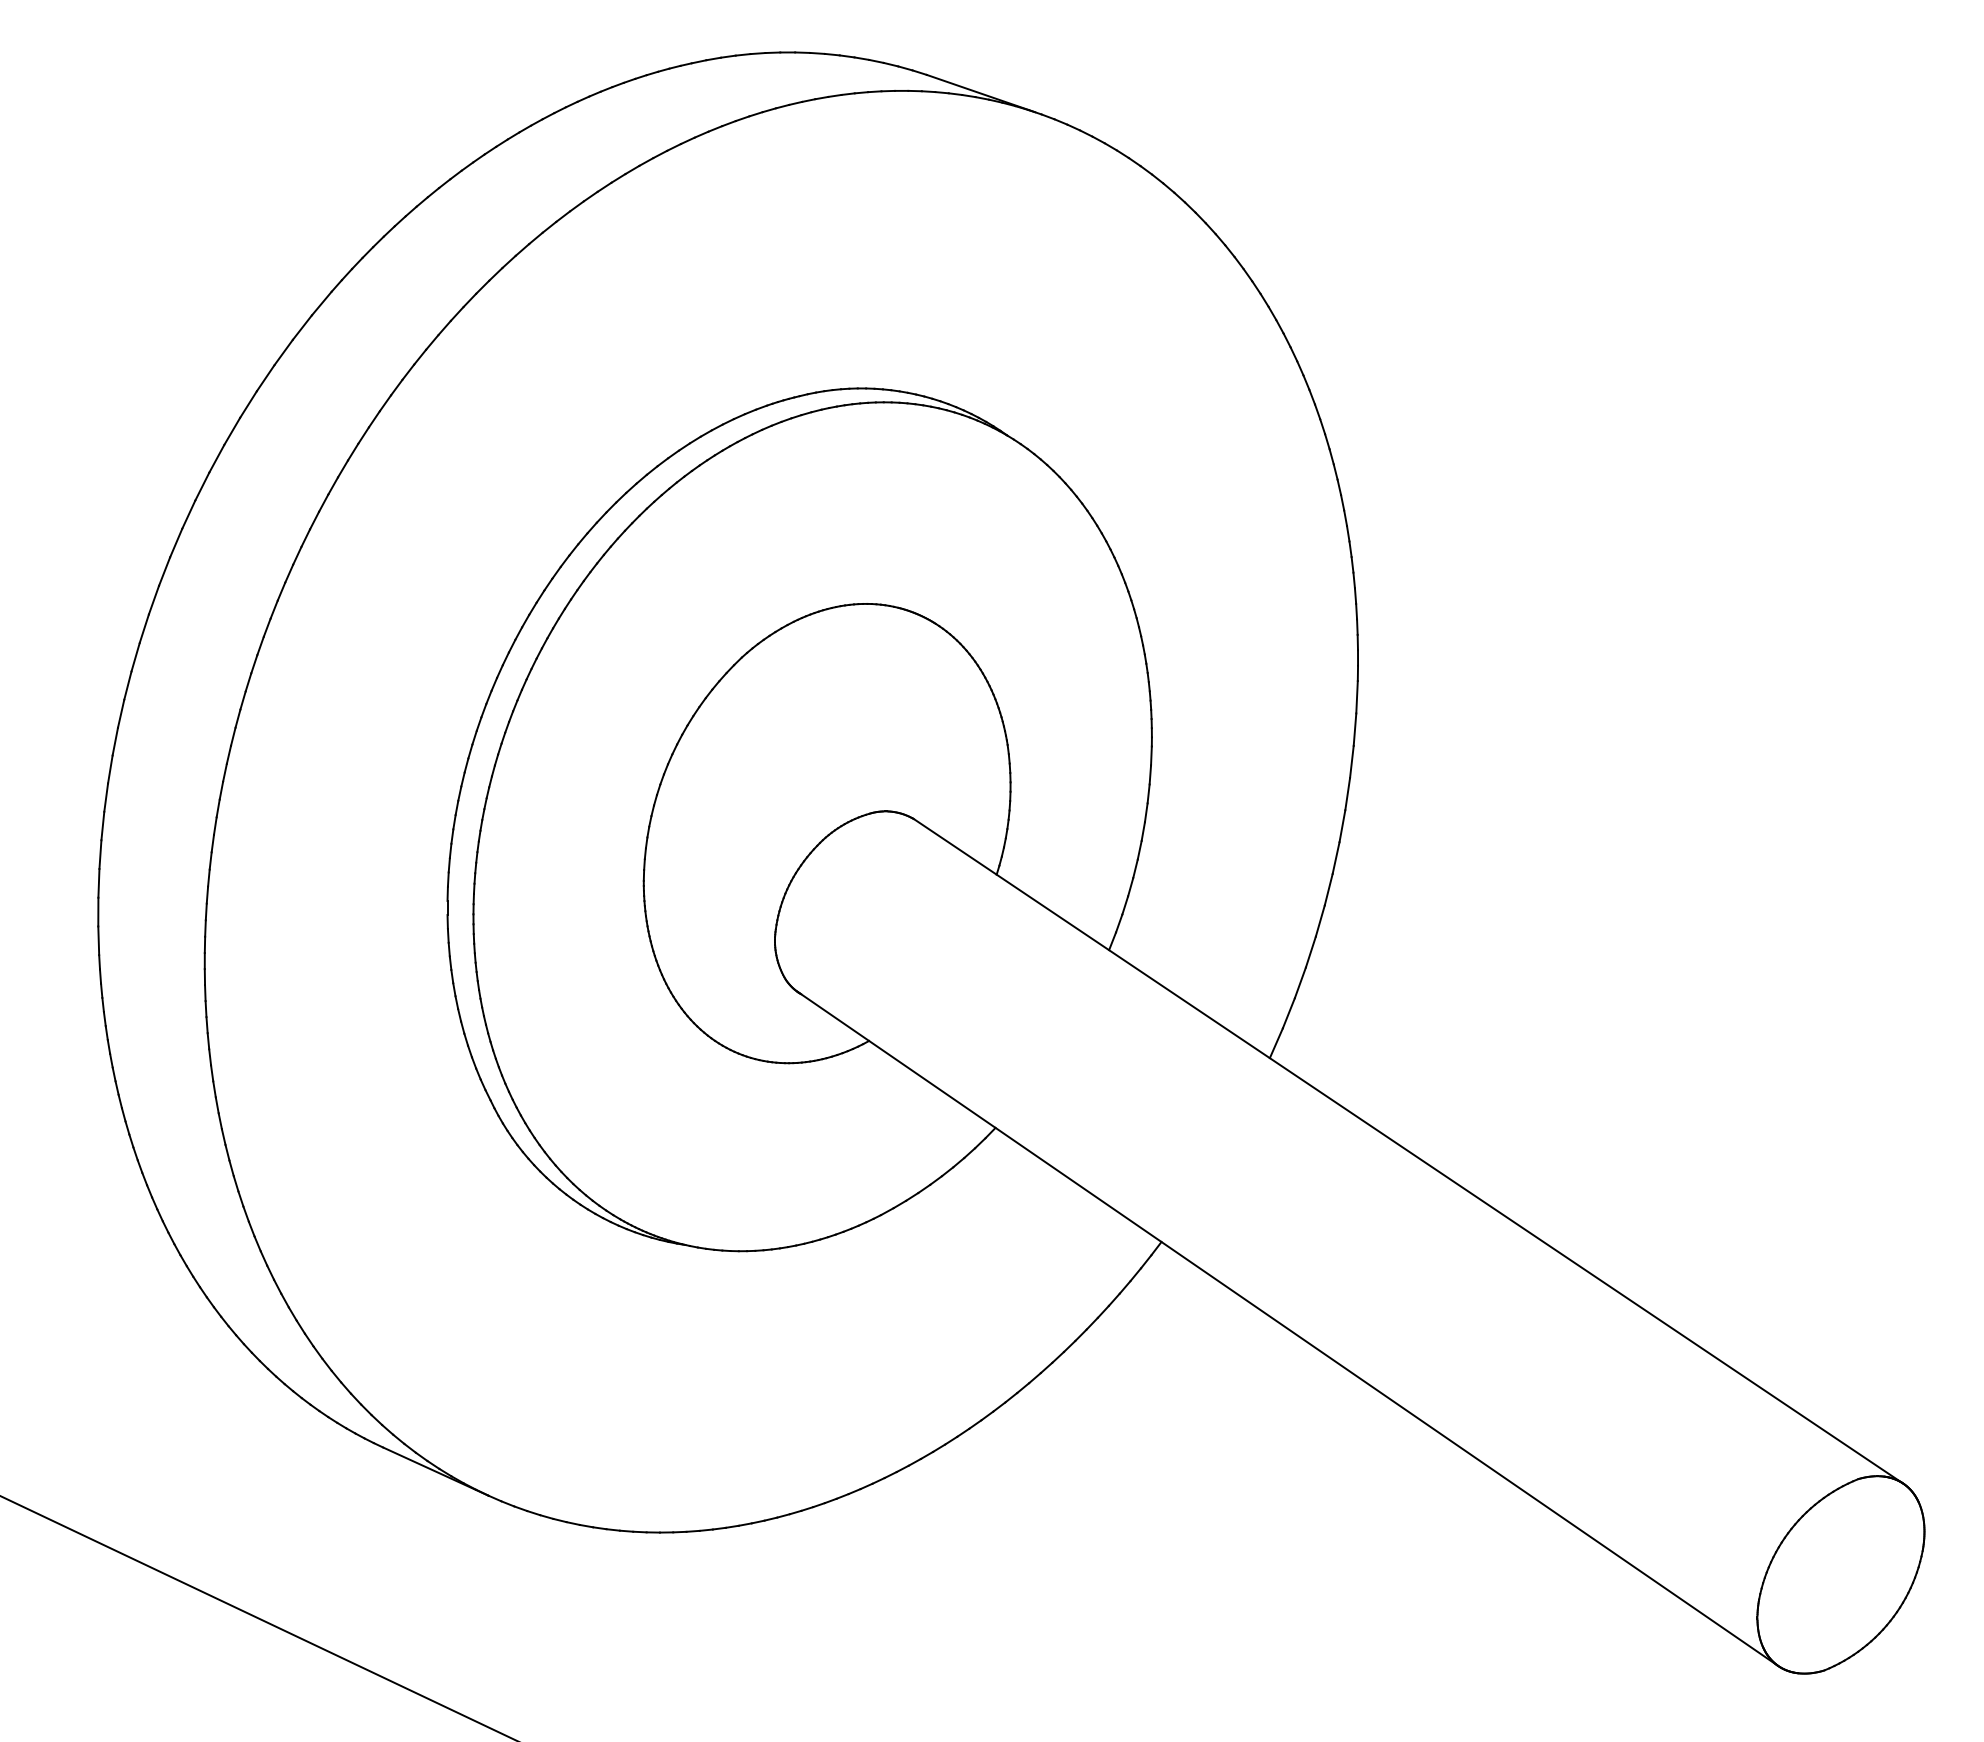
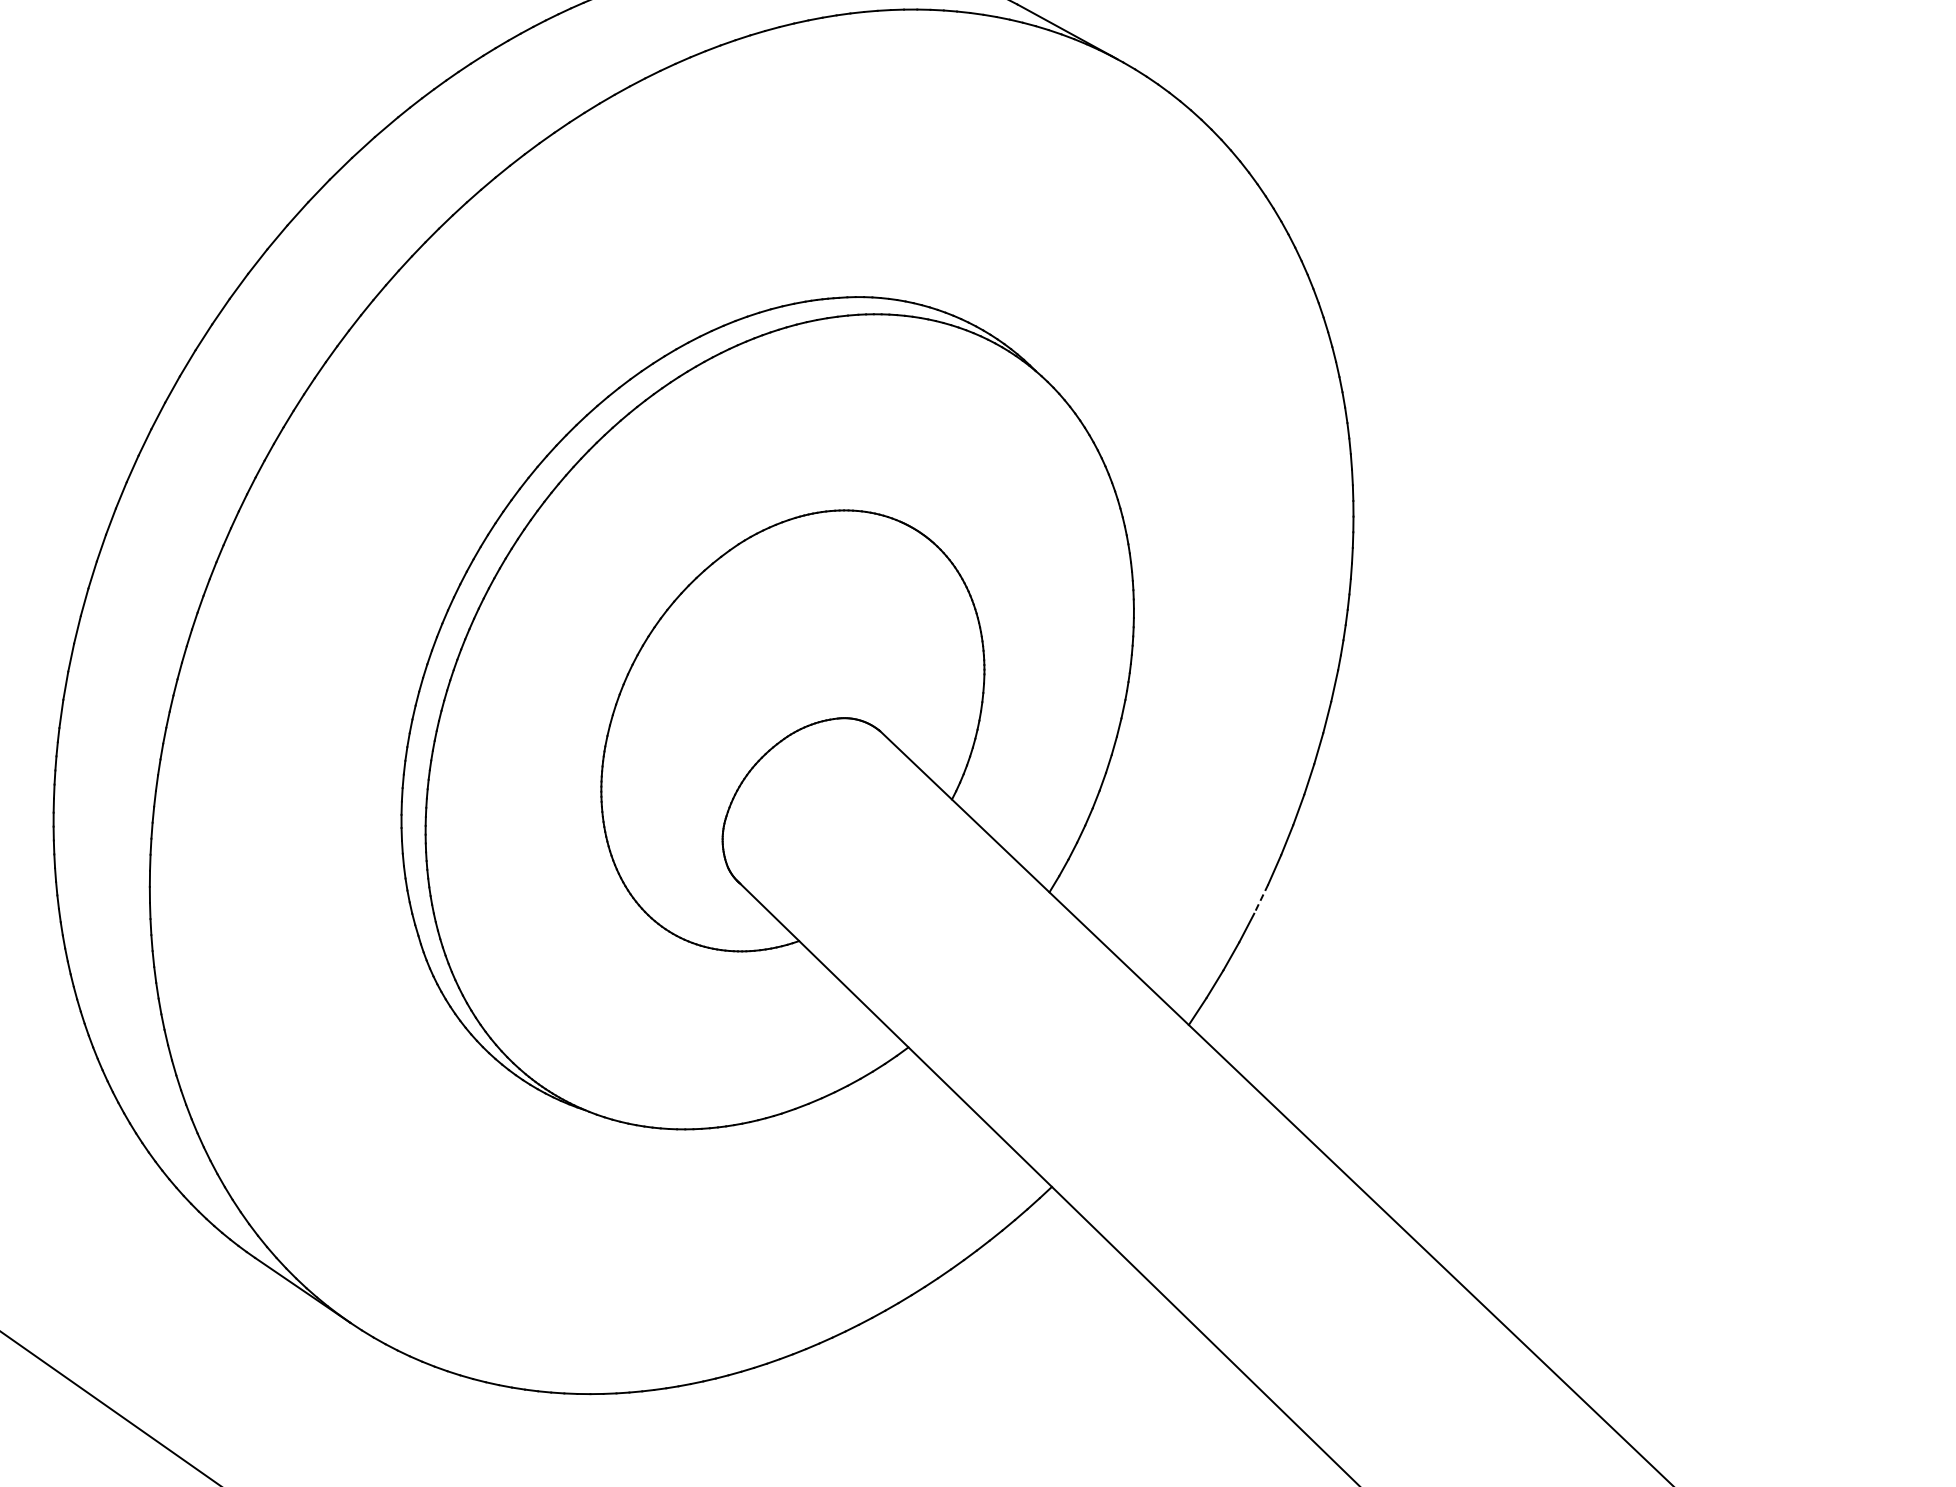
line: (1320, 921) -> (1261, 899), solid -> dashed

